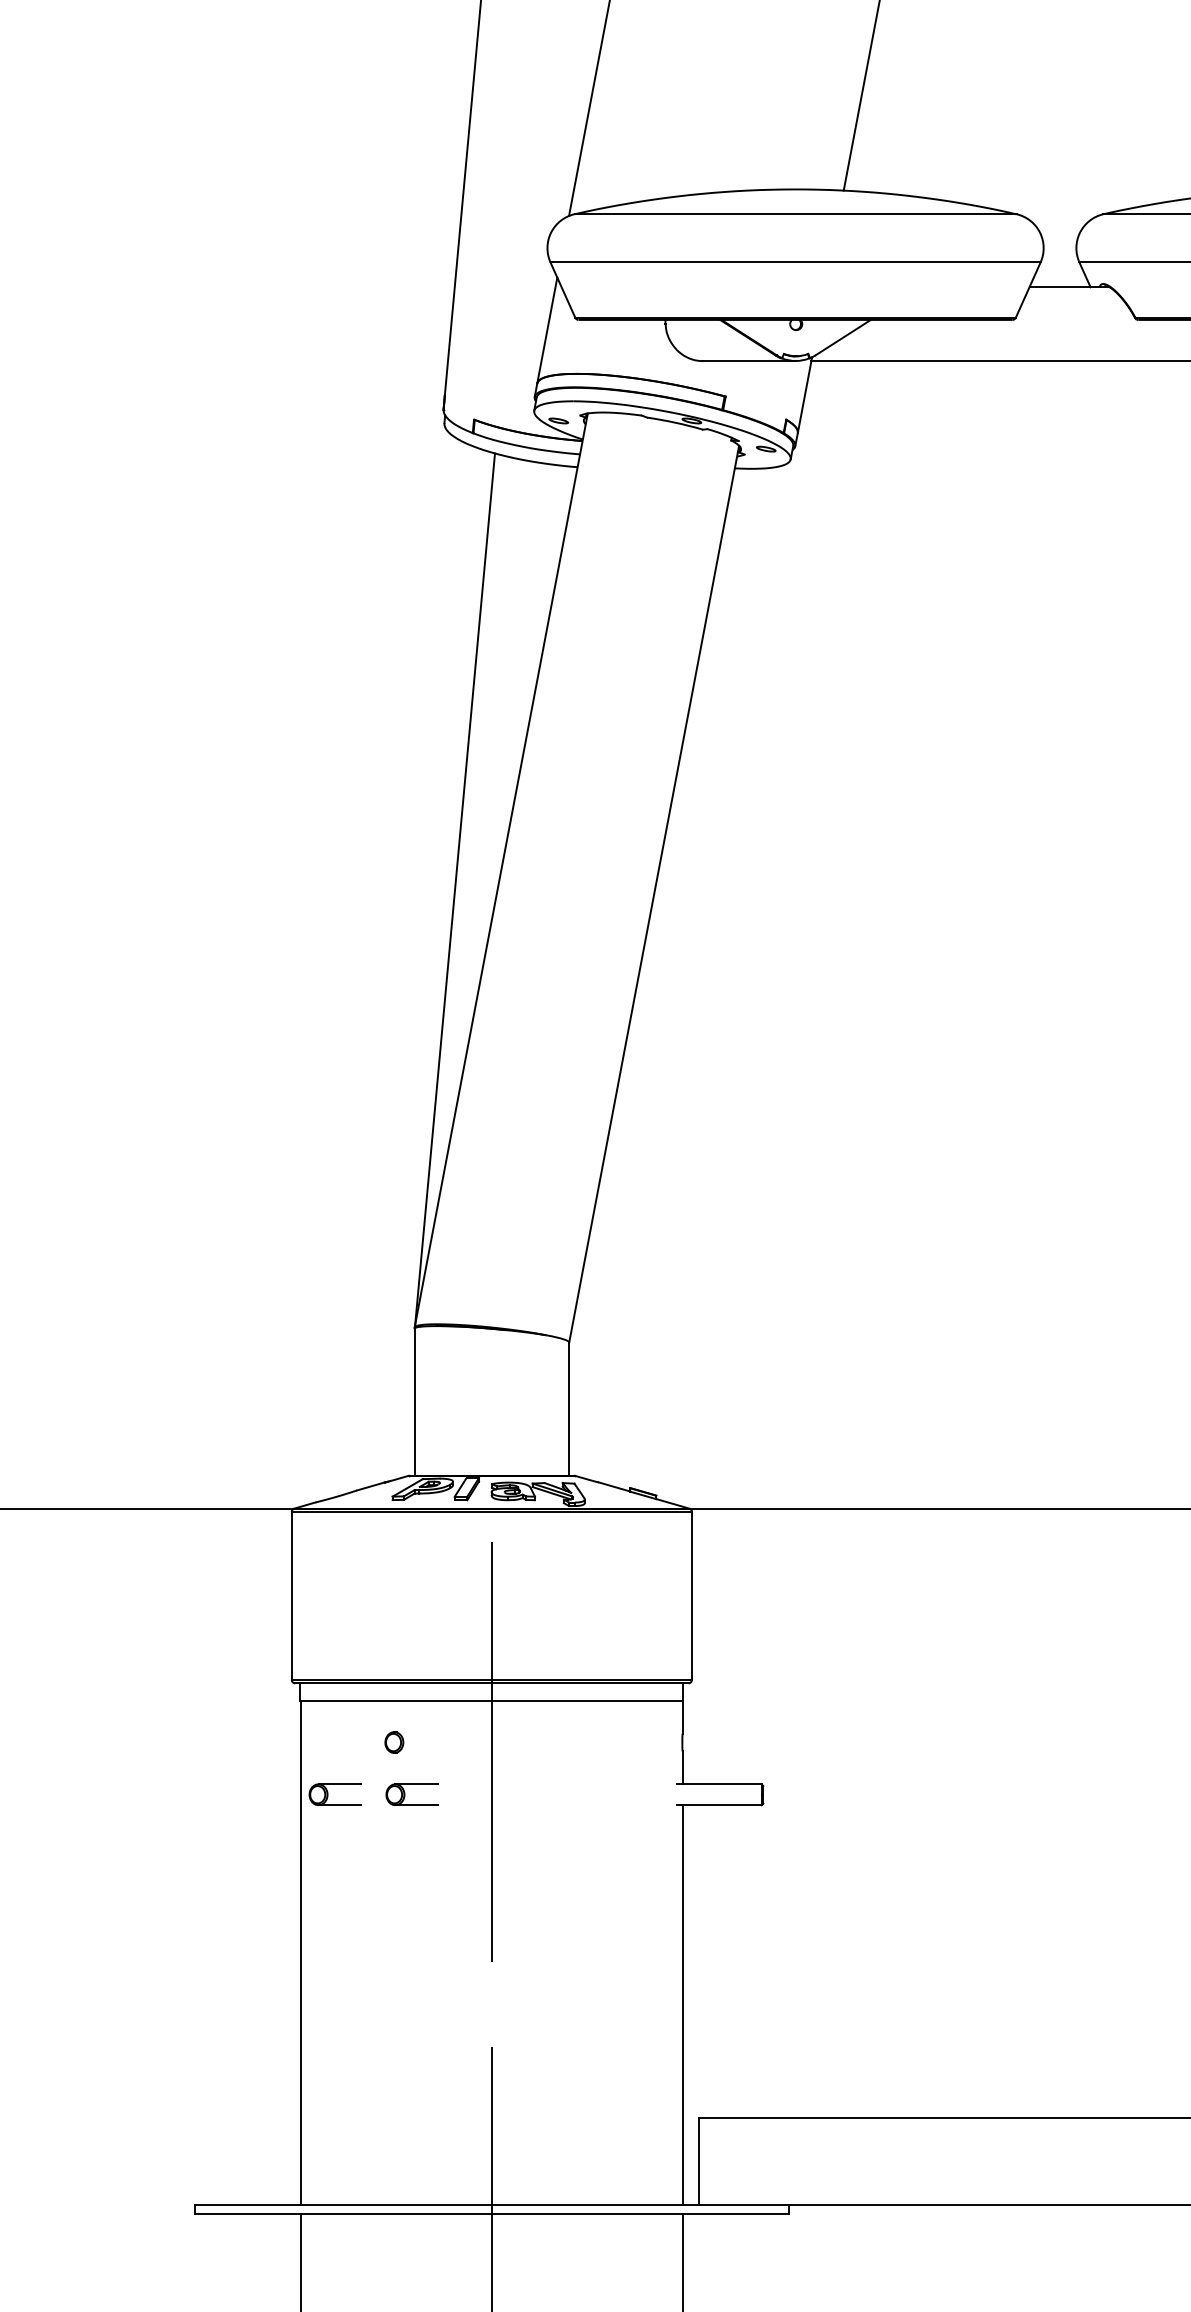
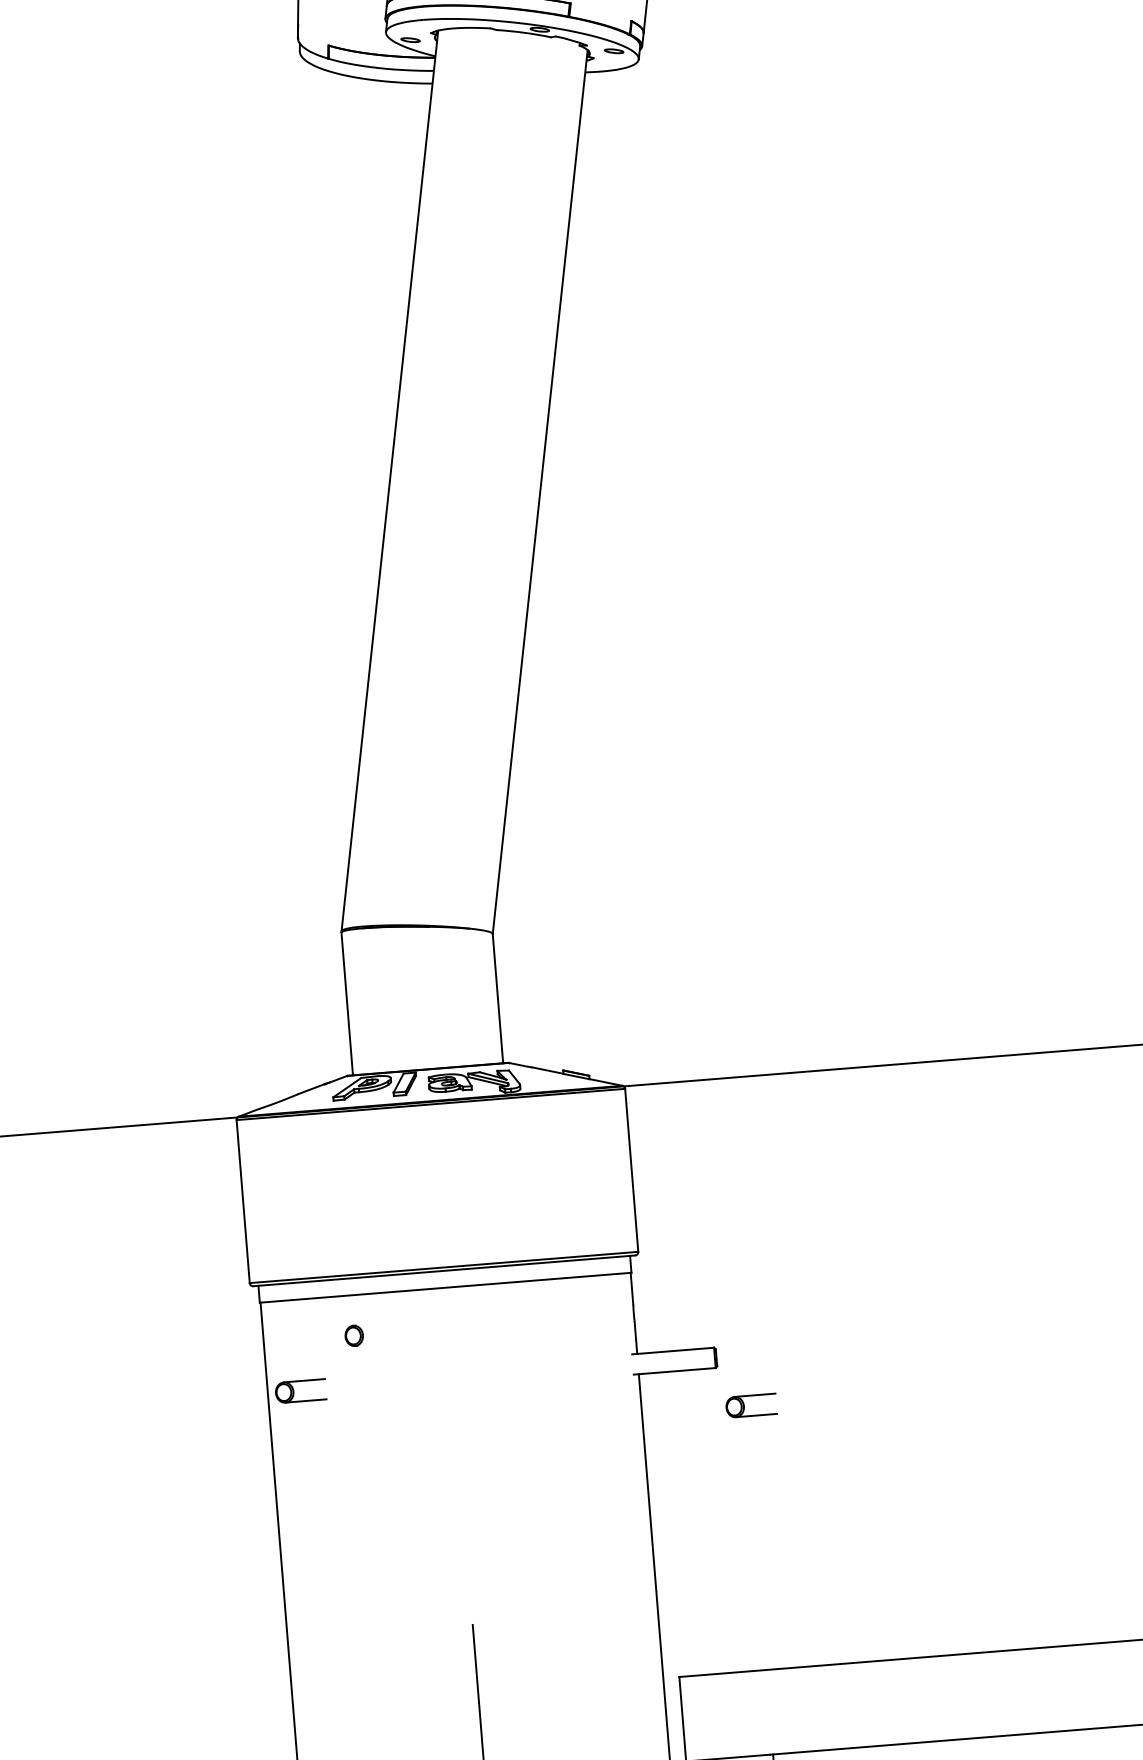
line: (455, 888) -> (346, 502), removed
line: (491, 1751) -> (449, 1337), removed
part: (411, 1794) -> (750, 1405), moved

